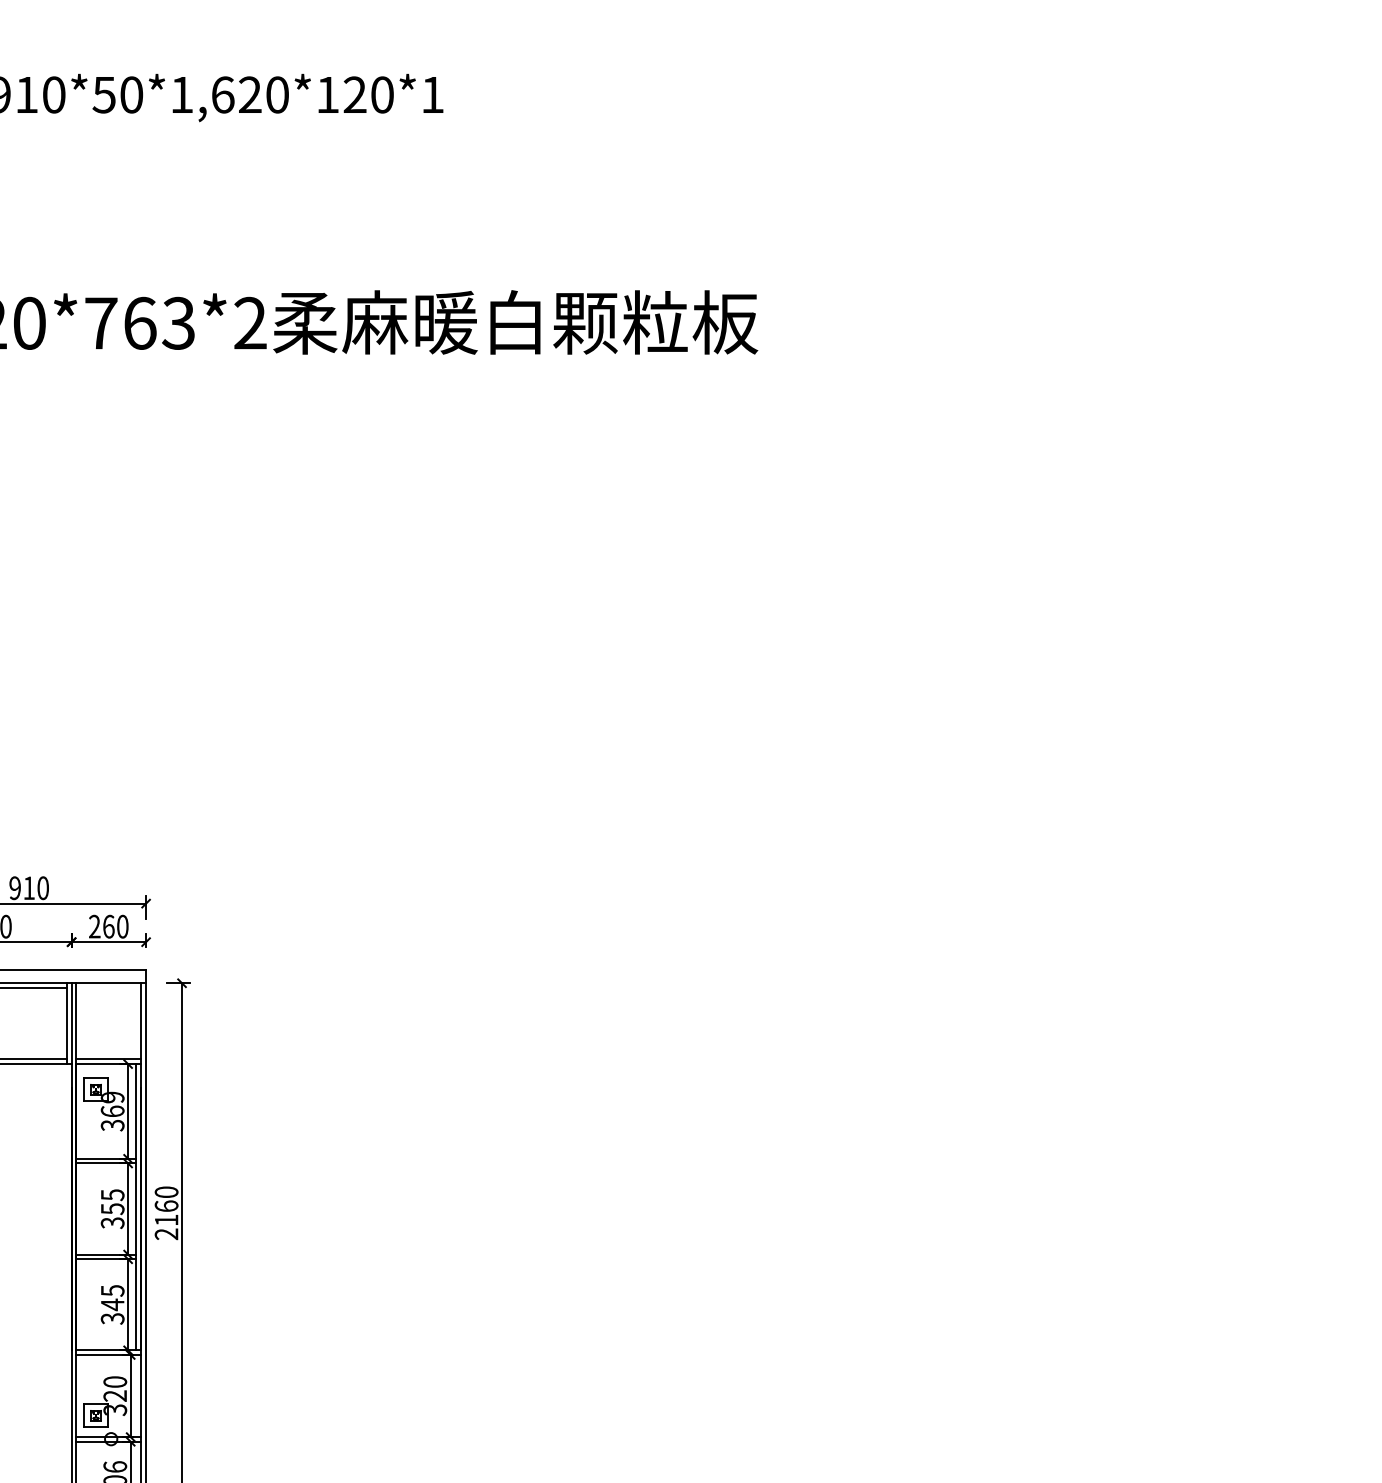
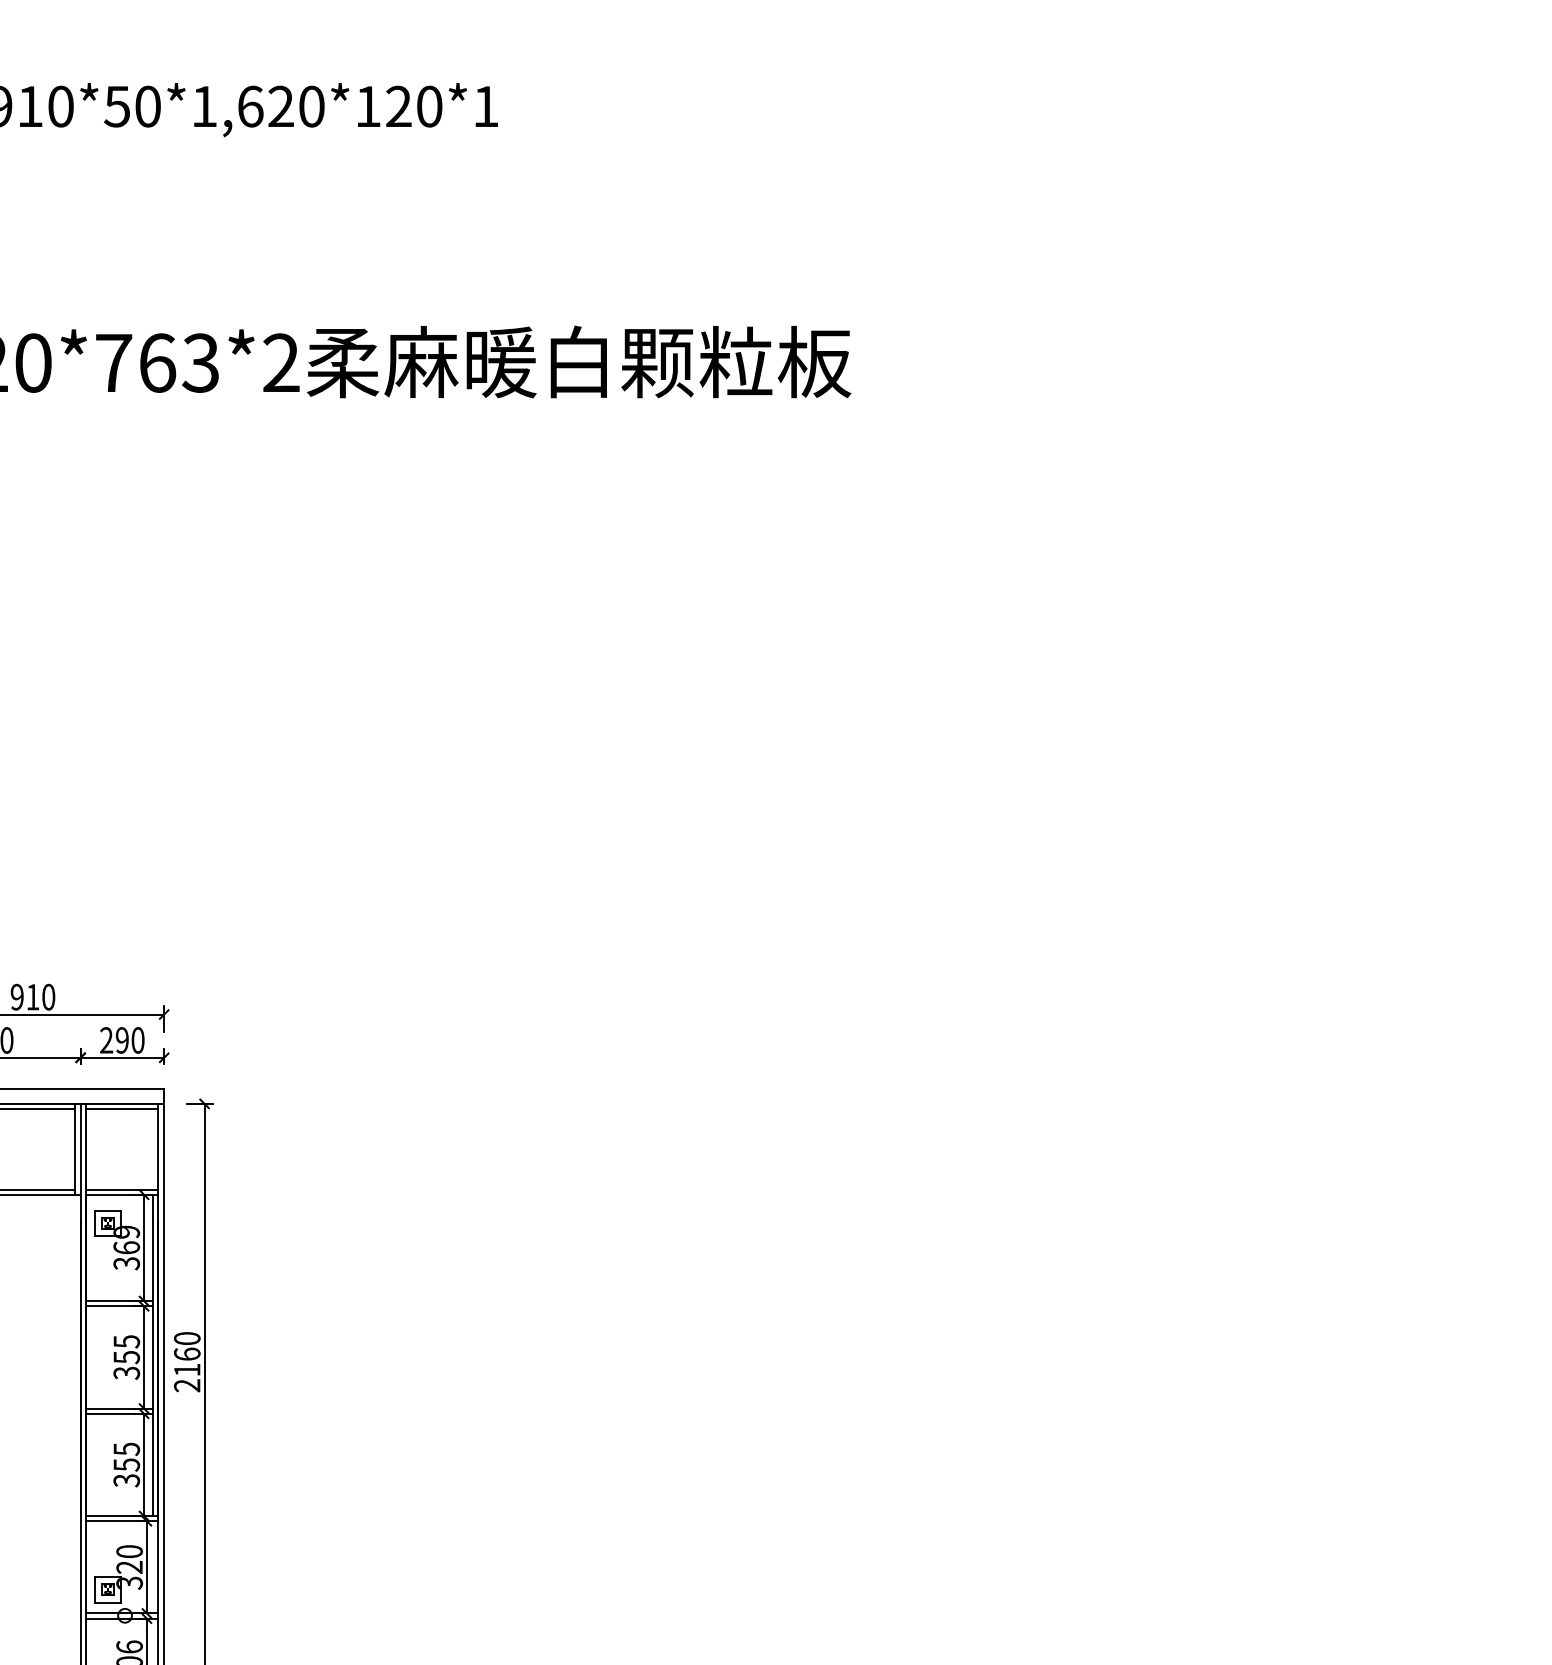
text: (108, 926) -> (122, 1040), 260 -> 290
line: (108, 987) -> (122, 1108), added
text: (112, 1304) -> (126, 1464), 345 -> 355

